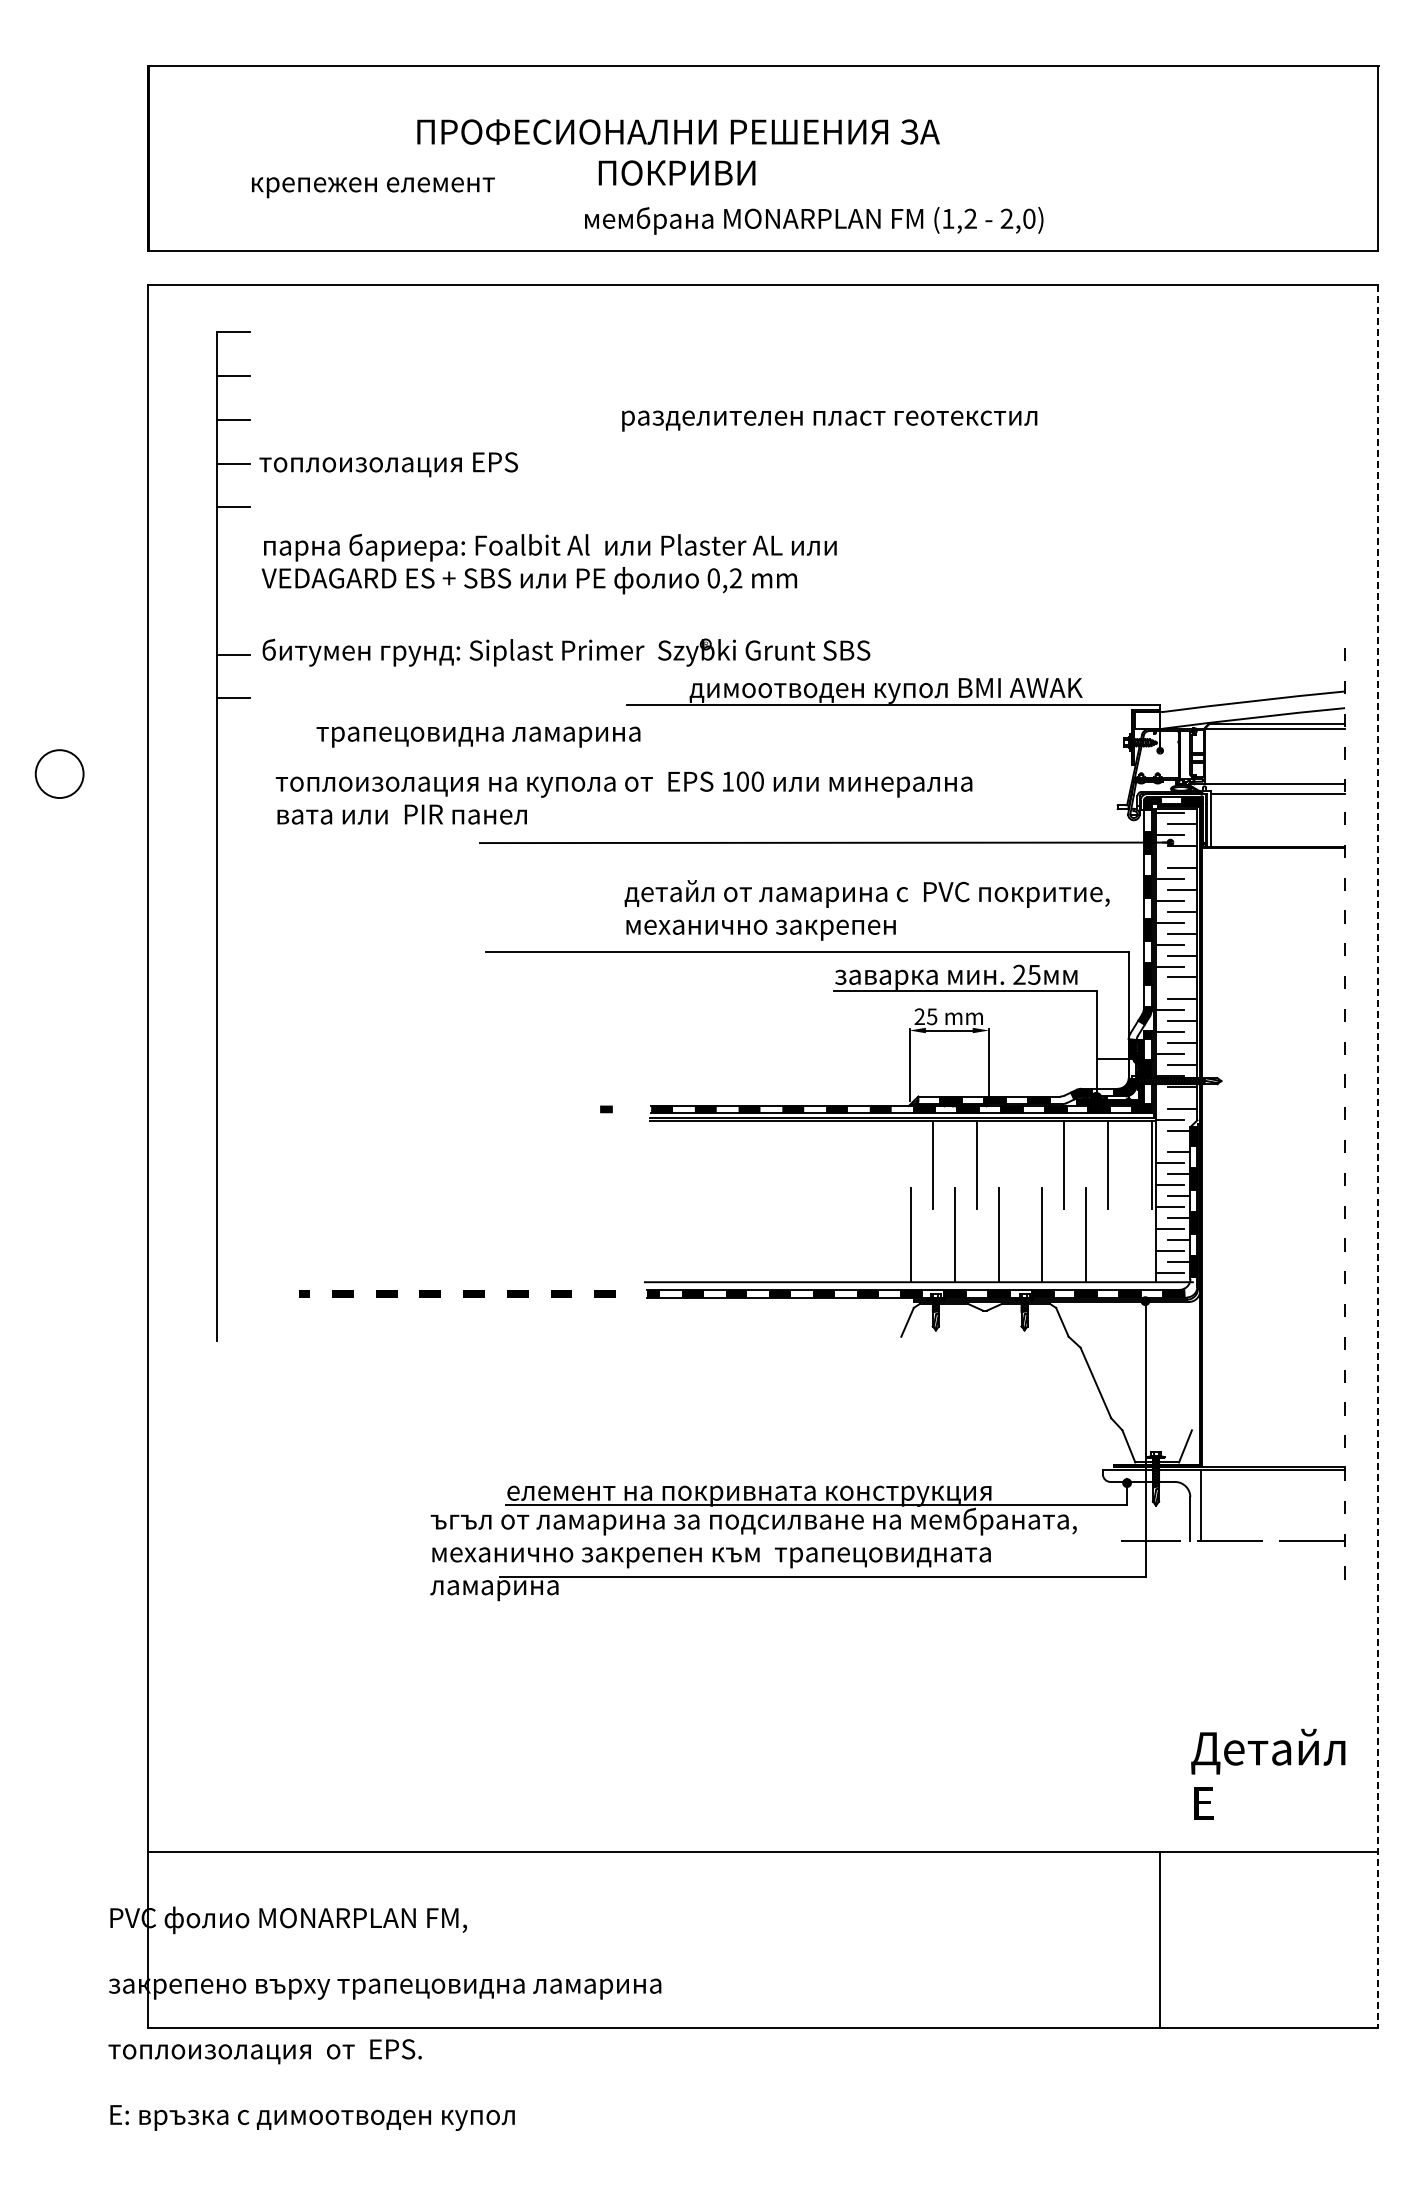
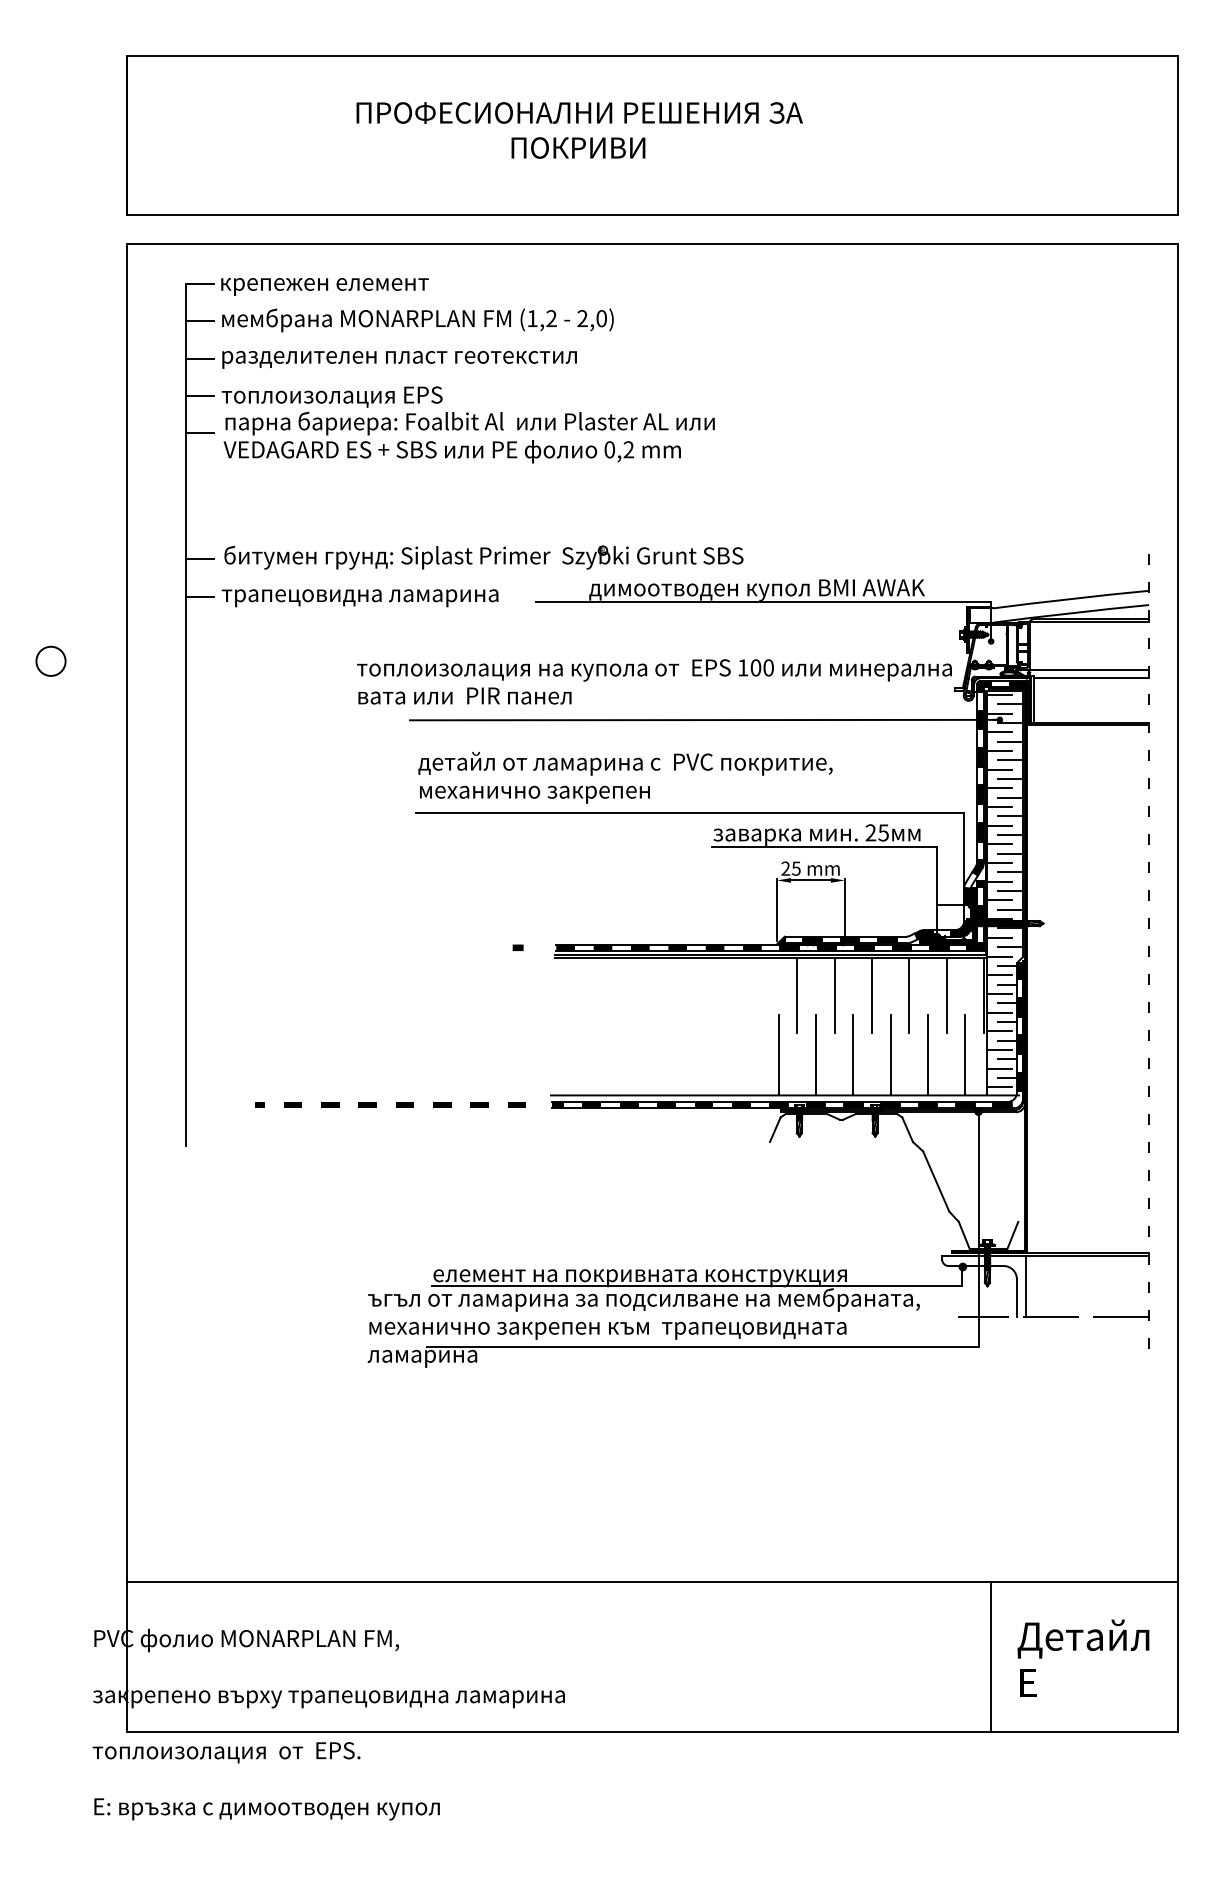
text: (373, 187) -> (325, 286), moved
text: (814, 220) -> (418, 320), moved
text: (829, 420) -> (399, 359), moved
text: (548, 563) -> (468, 437), moved
text: (478, 736) -> (360, 597), moved
circle: (59, 773) -> (50, 660), size x0.71
text: (623, 797) -> (653, 681), moved
line: (1169, 857) -> (999, 732), added
text: (866, 910) -> (624, 777), moved
line: (1169, 988) -> (999, 844), added
line: (1169, 1097) -> (999, 937), added
line: (1169, 1141) -> (999, 975), added
line: (1378, 1157) -> (1177, 988), dashed -> solid
line: (1020, 1165) -> (871, 995), added
line: (1129, 1234) -> (964, 1054), added
text: (1268, 1773) -> (1083, 1657), moved

